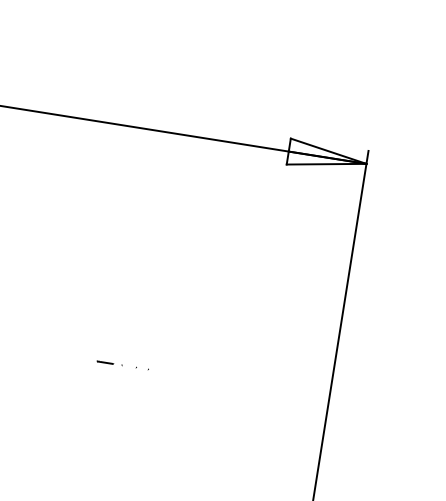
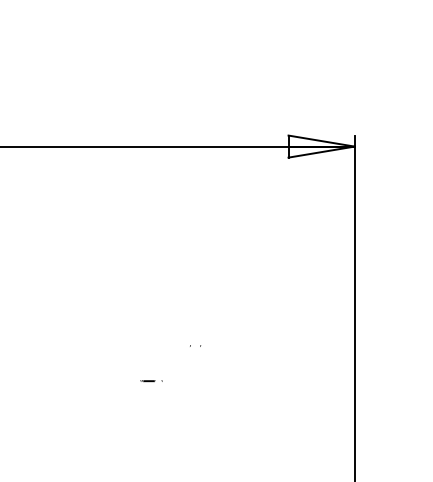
line: (109, 363) -> (151, 381), moved

